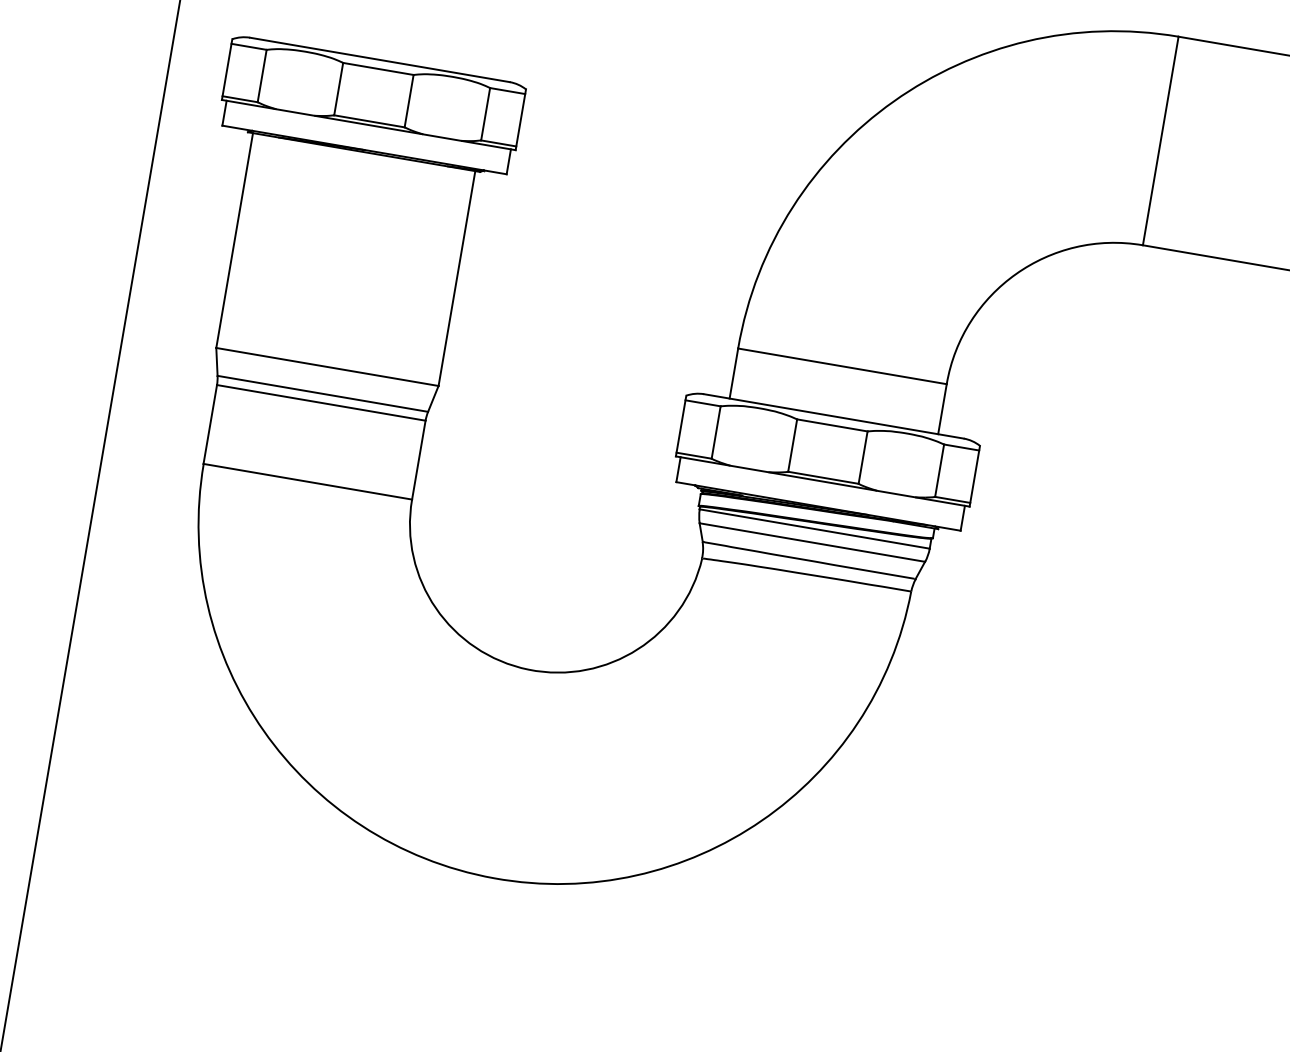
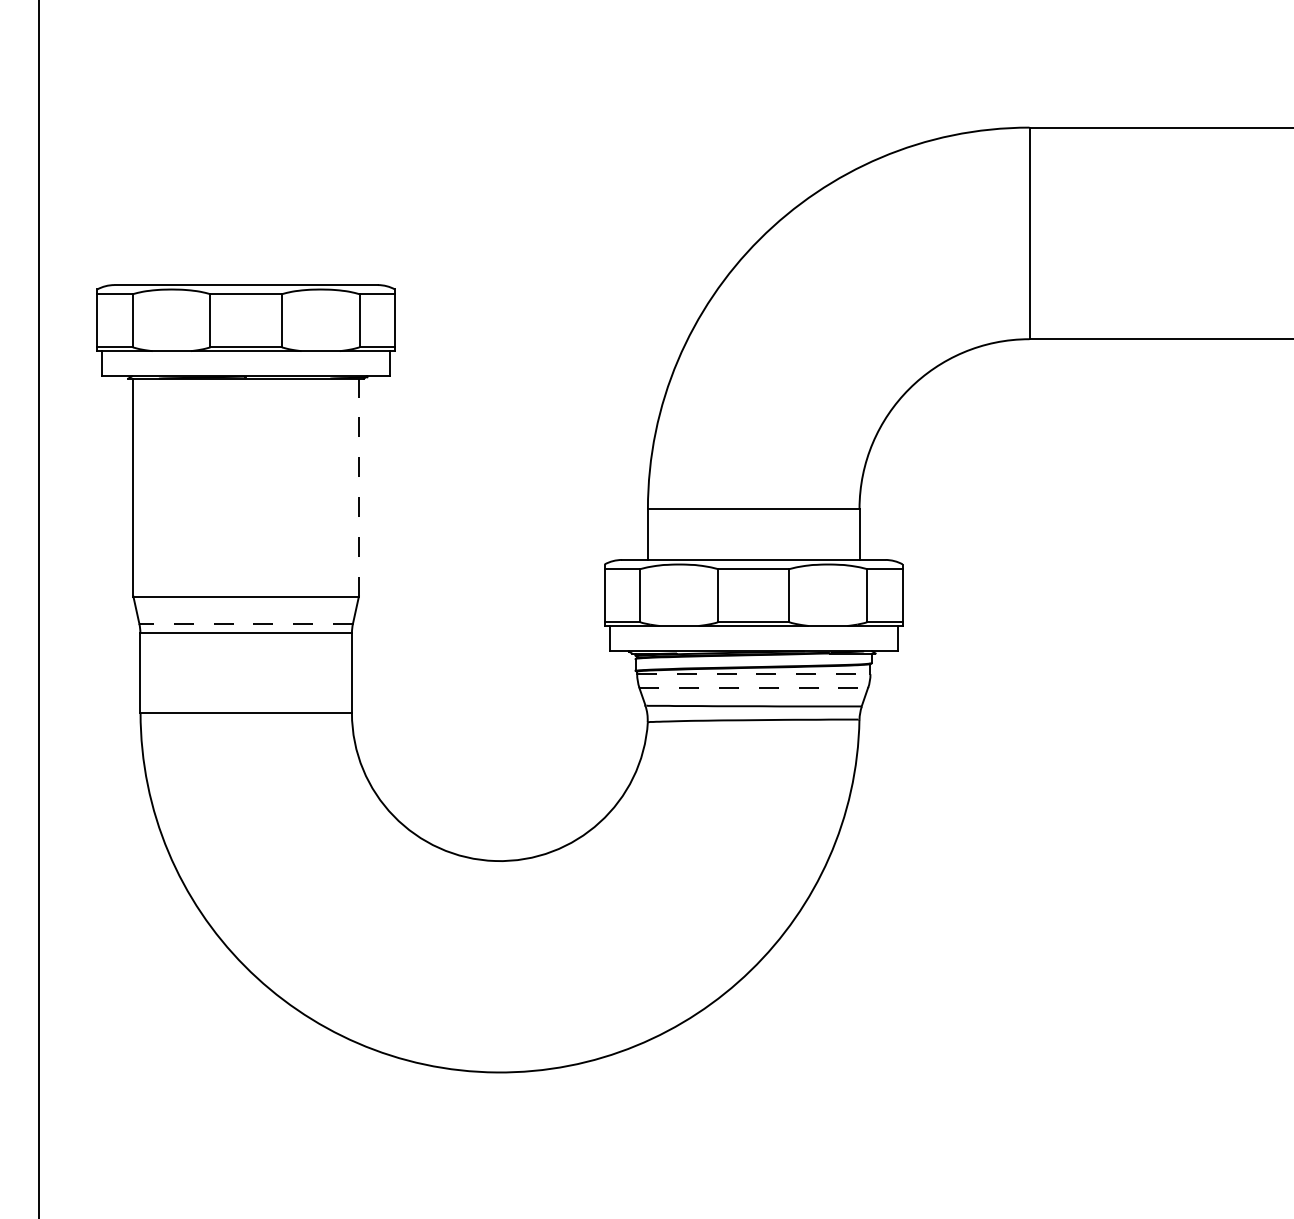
line: (456, 278) -> (358, 487), solid -> dashed
line: (323, 393) -> (246, 623), solid -> dashed
line: (814, 529) -> (753, 674), solid -> dashed
line: (813, 542) -> (754, 687), solid -> dashed

